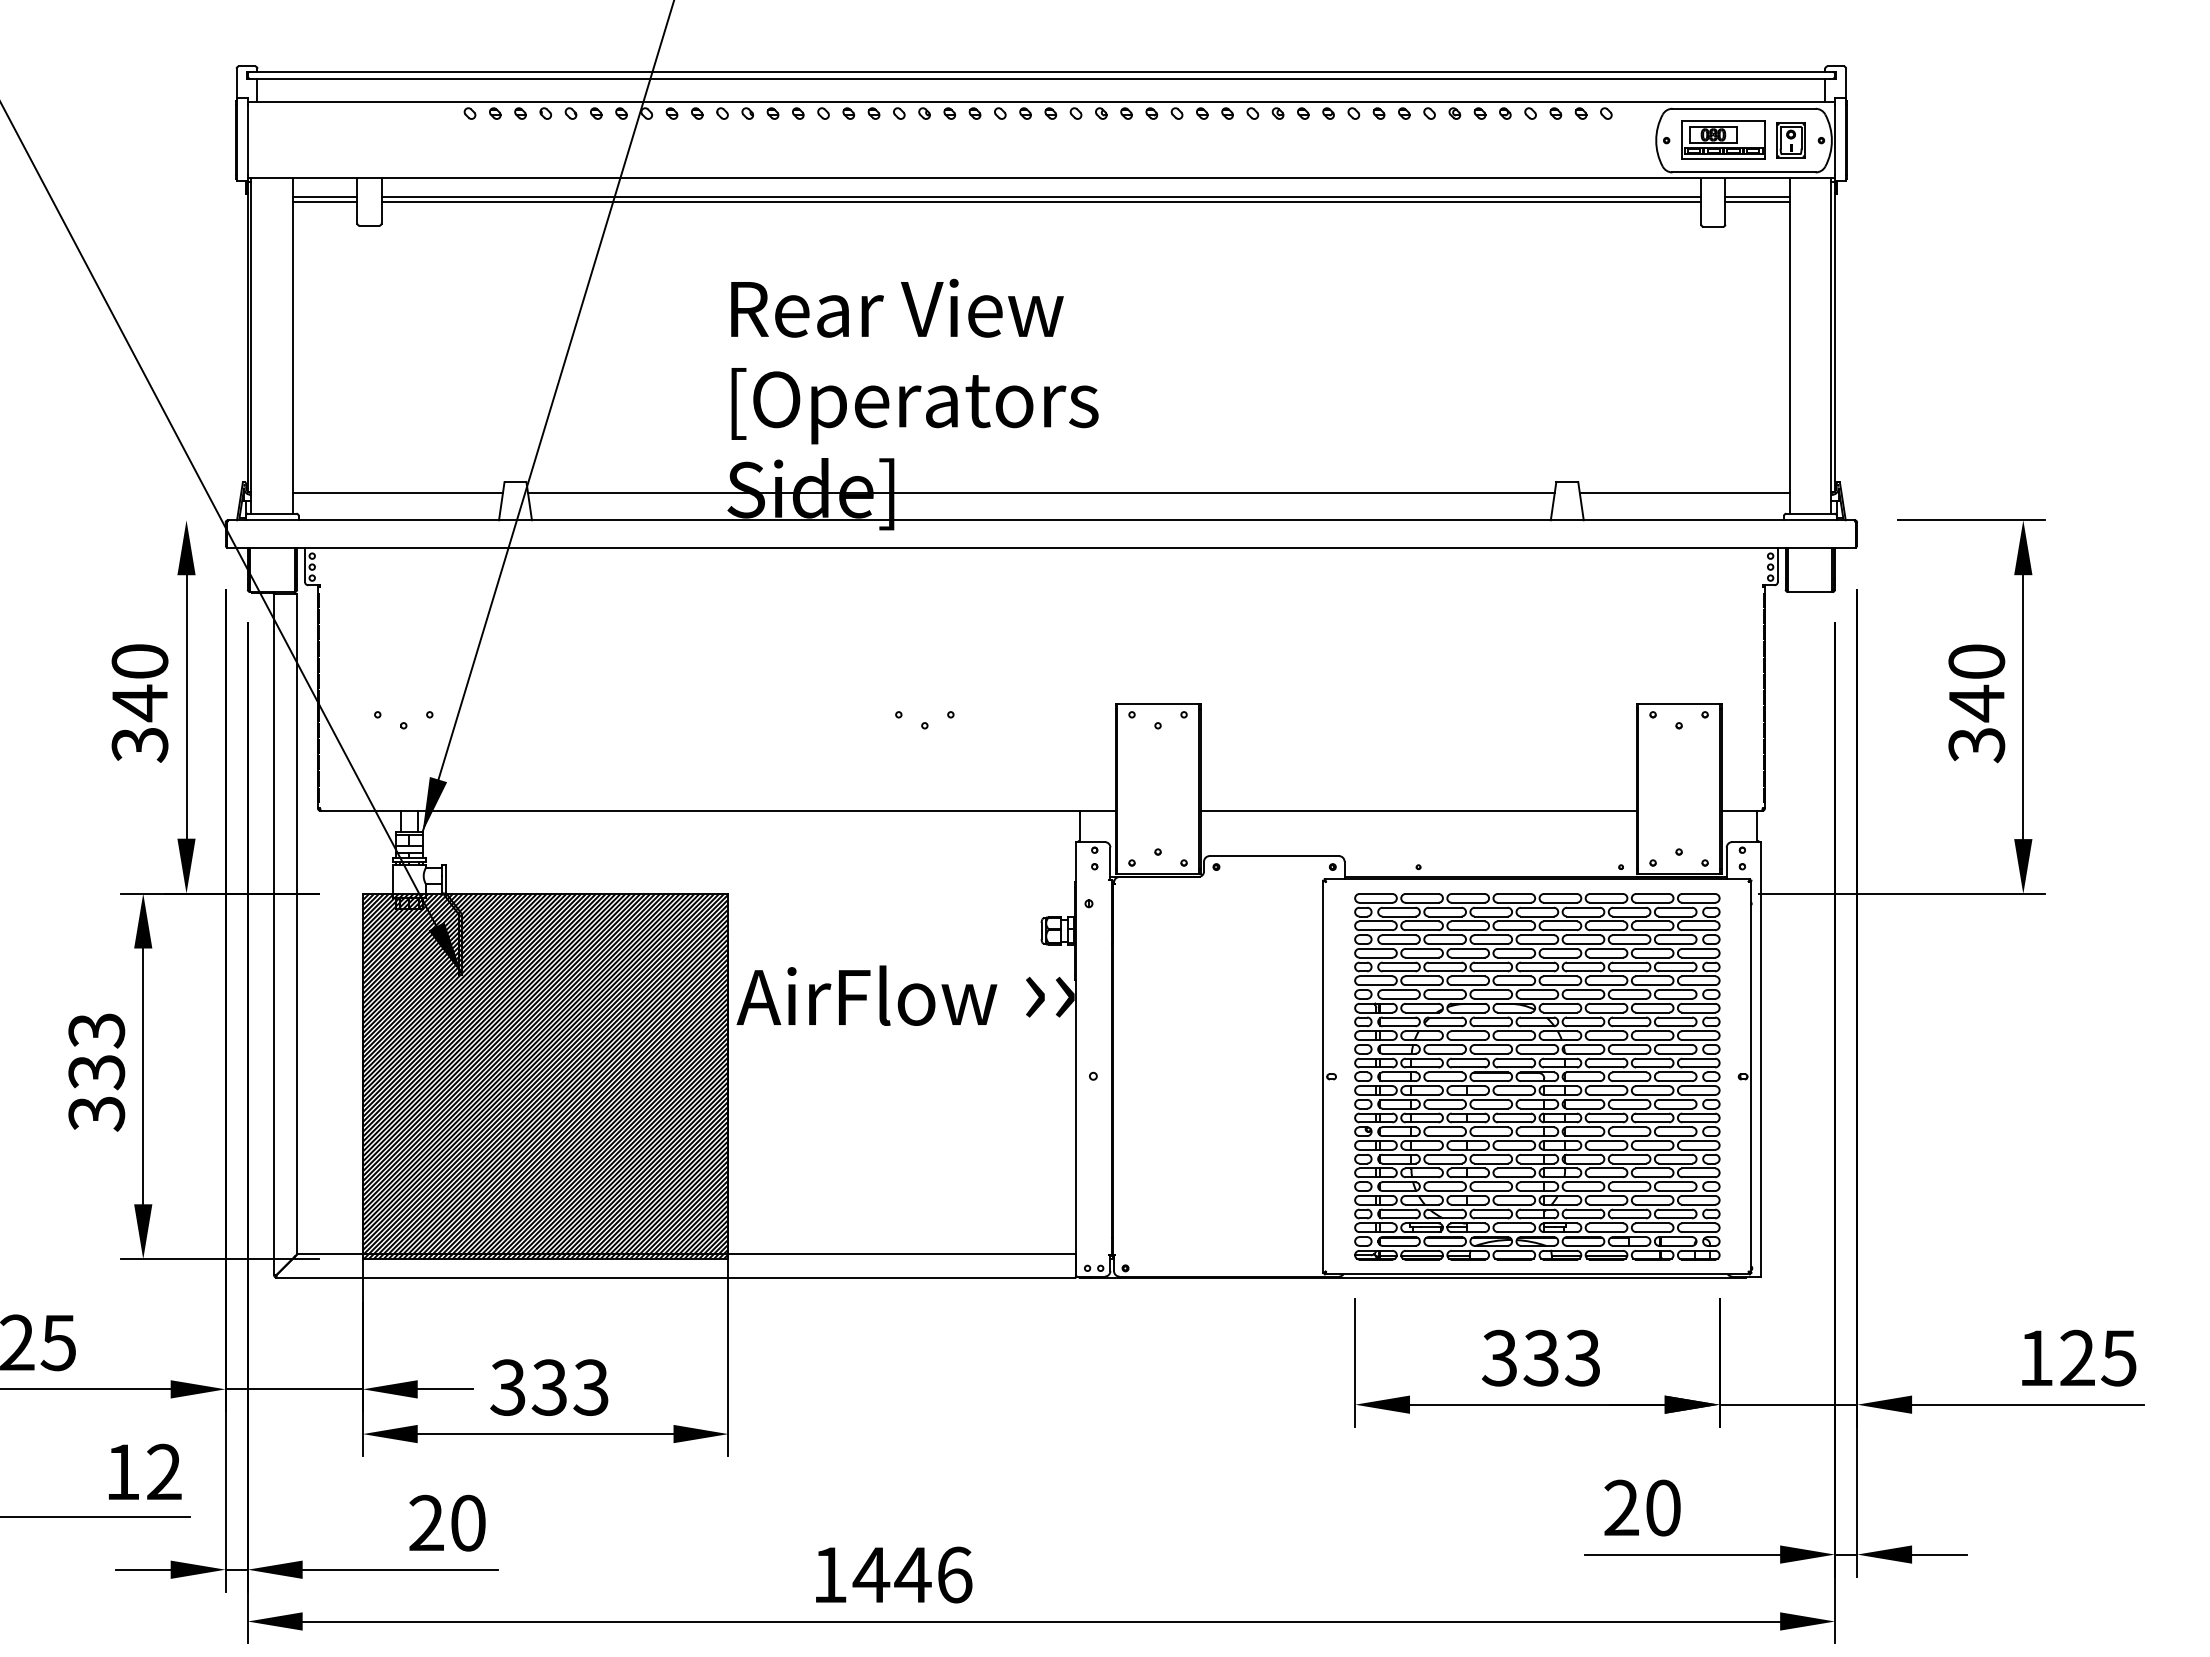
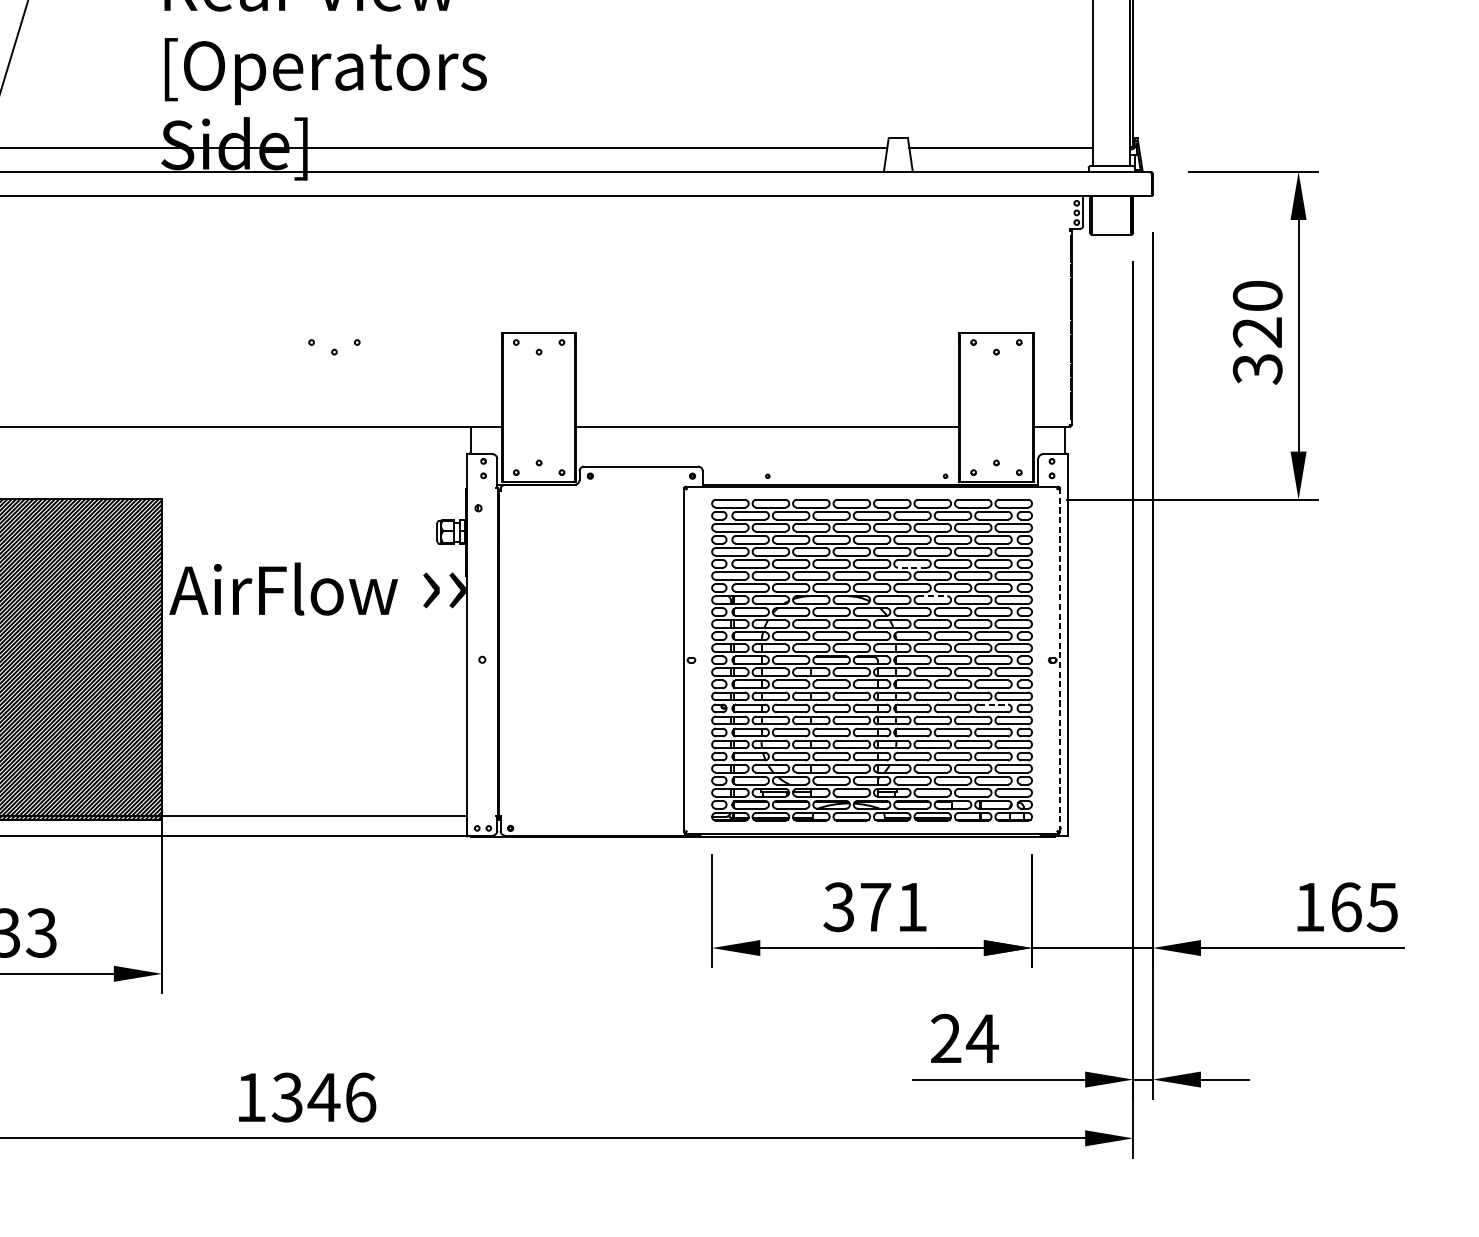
text: (1976, 703) -> (1257, 332), 340 -> 320
line: (1582, 971) -> (911, 567), solid -> dashed
line: (1607, 1003) -> (933, 595), solid -> dashed
line: (1751, 1077) -> (1060, 660), solid -> dashed
line: (1676, 1127) -> (994, 704), solid -> dashed
text: (1561, 1357) -> (893, 906), 333 -> 371
text: (2077, 1357) -> (1346, 906), 125 -> 165
text: (1662, 1507) -> (981, 1038), 20 -> 24
text: (871, 1574) -> (287, 1097), 1446 -> 1346

